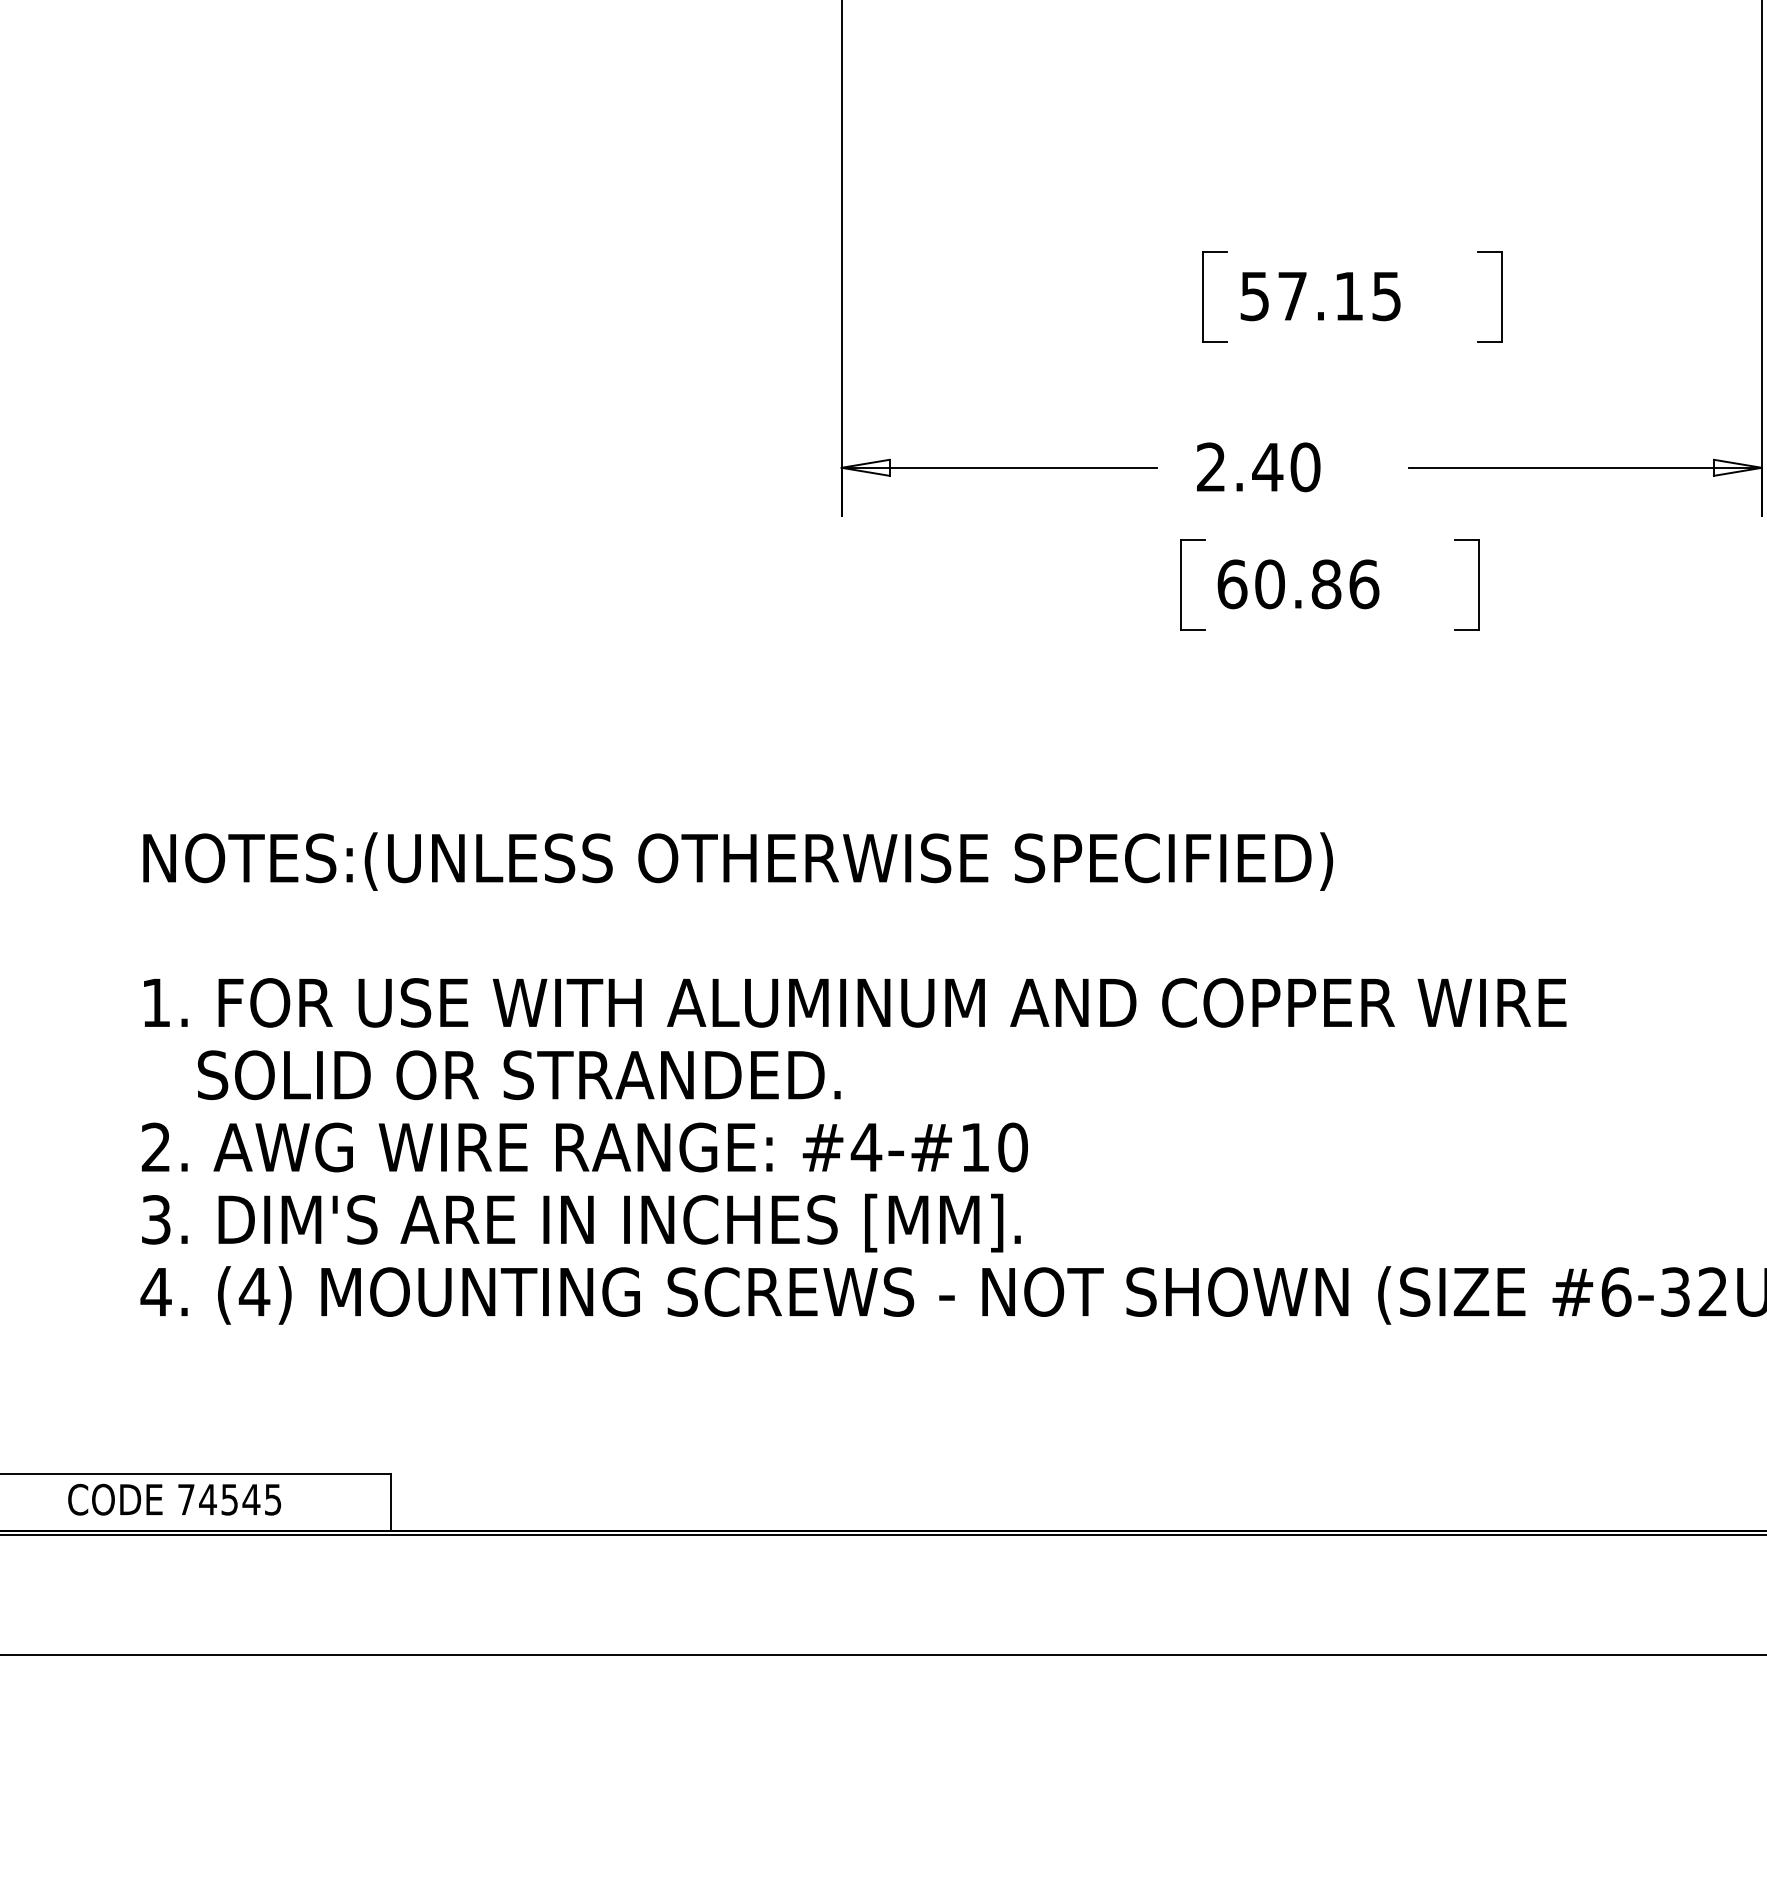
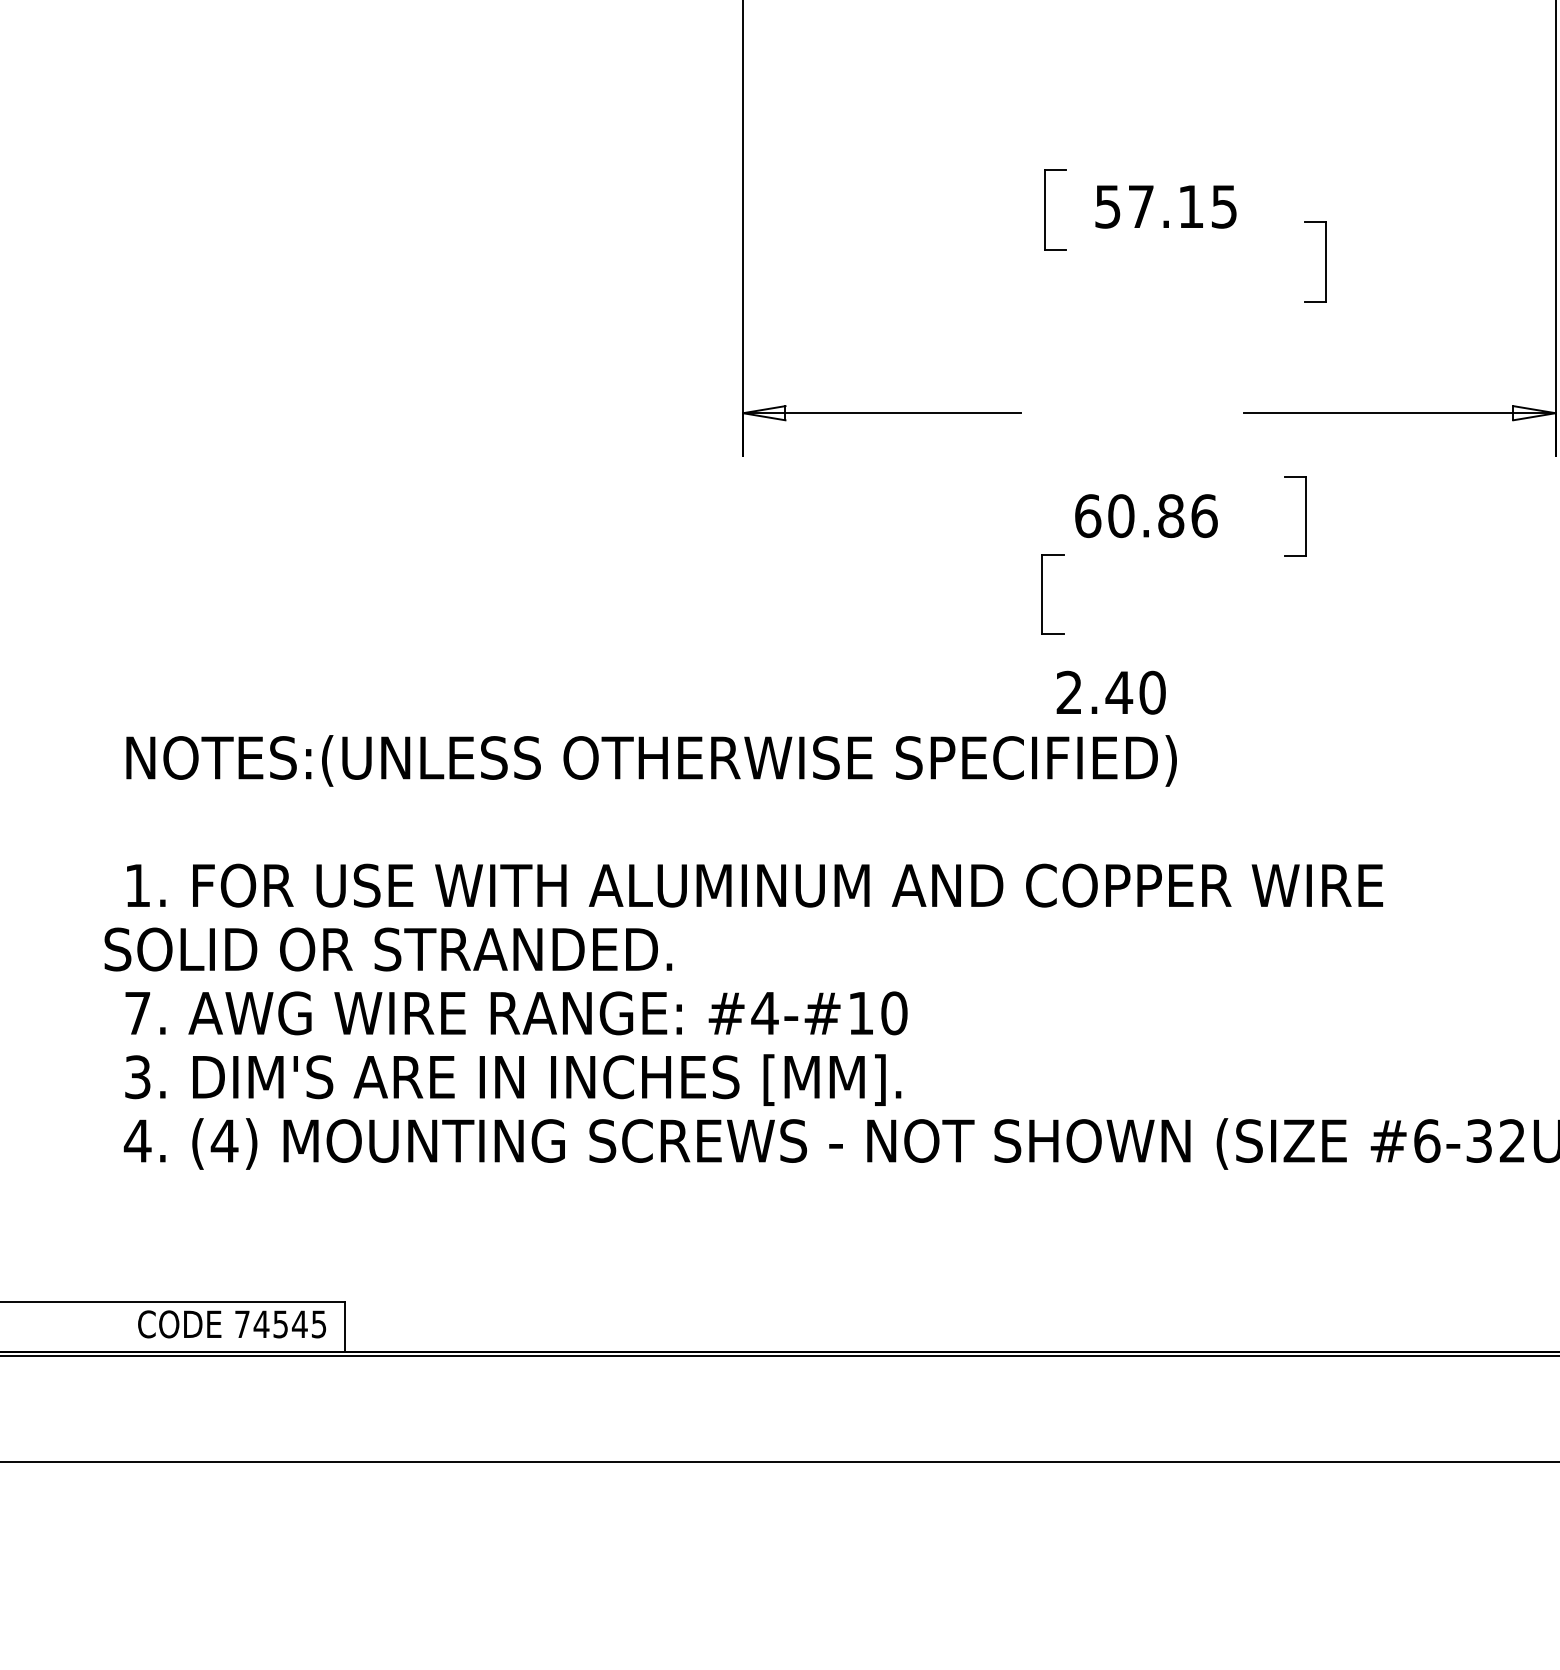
part: (1203, 296) -> (1045, 209), moved
text: (1320, 296) -> (1165, 206), moved
text: (1257, 467) -> (1110, 692), moved
part: (1180, 584) -> (1042, 594), moved
text: (519, 1075) -> (388, 949), moved
text: (155, 1146) -> (137, 1012), 2. -> 7.
text: (173, 1499) -> (231, 1324), moved

